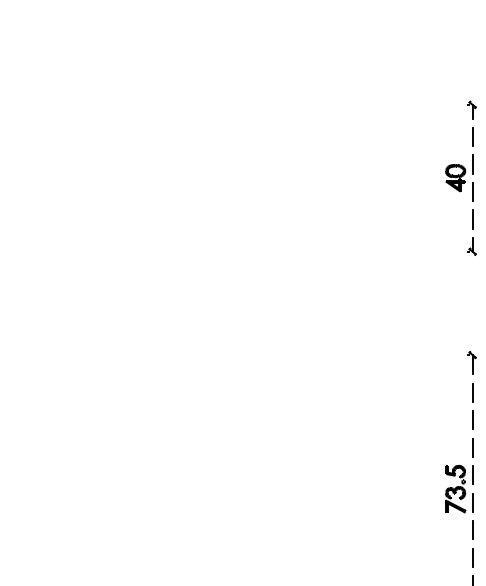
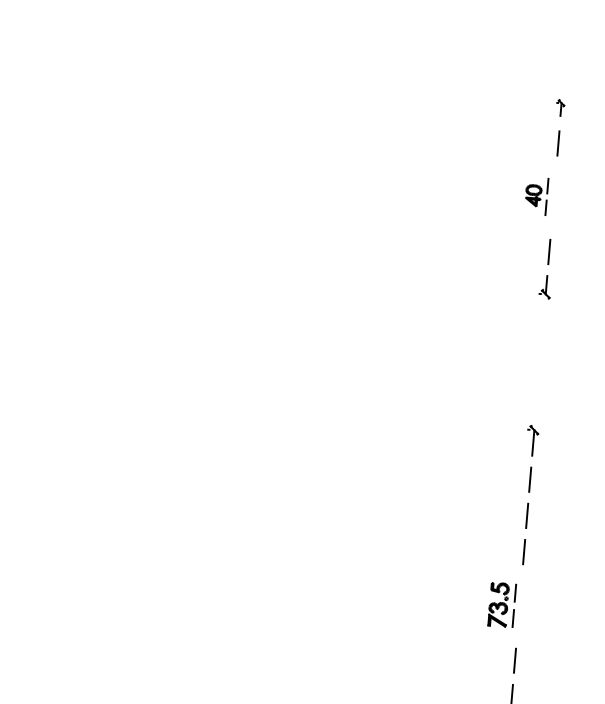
part: (471, 109) -> (559, 107), size x0.7
part: (459, 177) -> (536, 195), size x0.6
part: (459, 488) -> (502, 604), size x0.7

